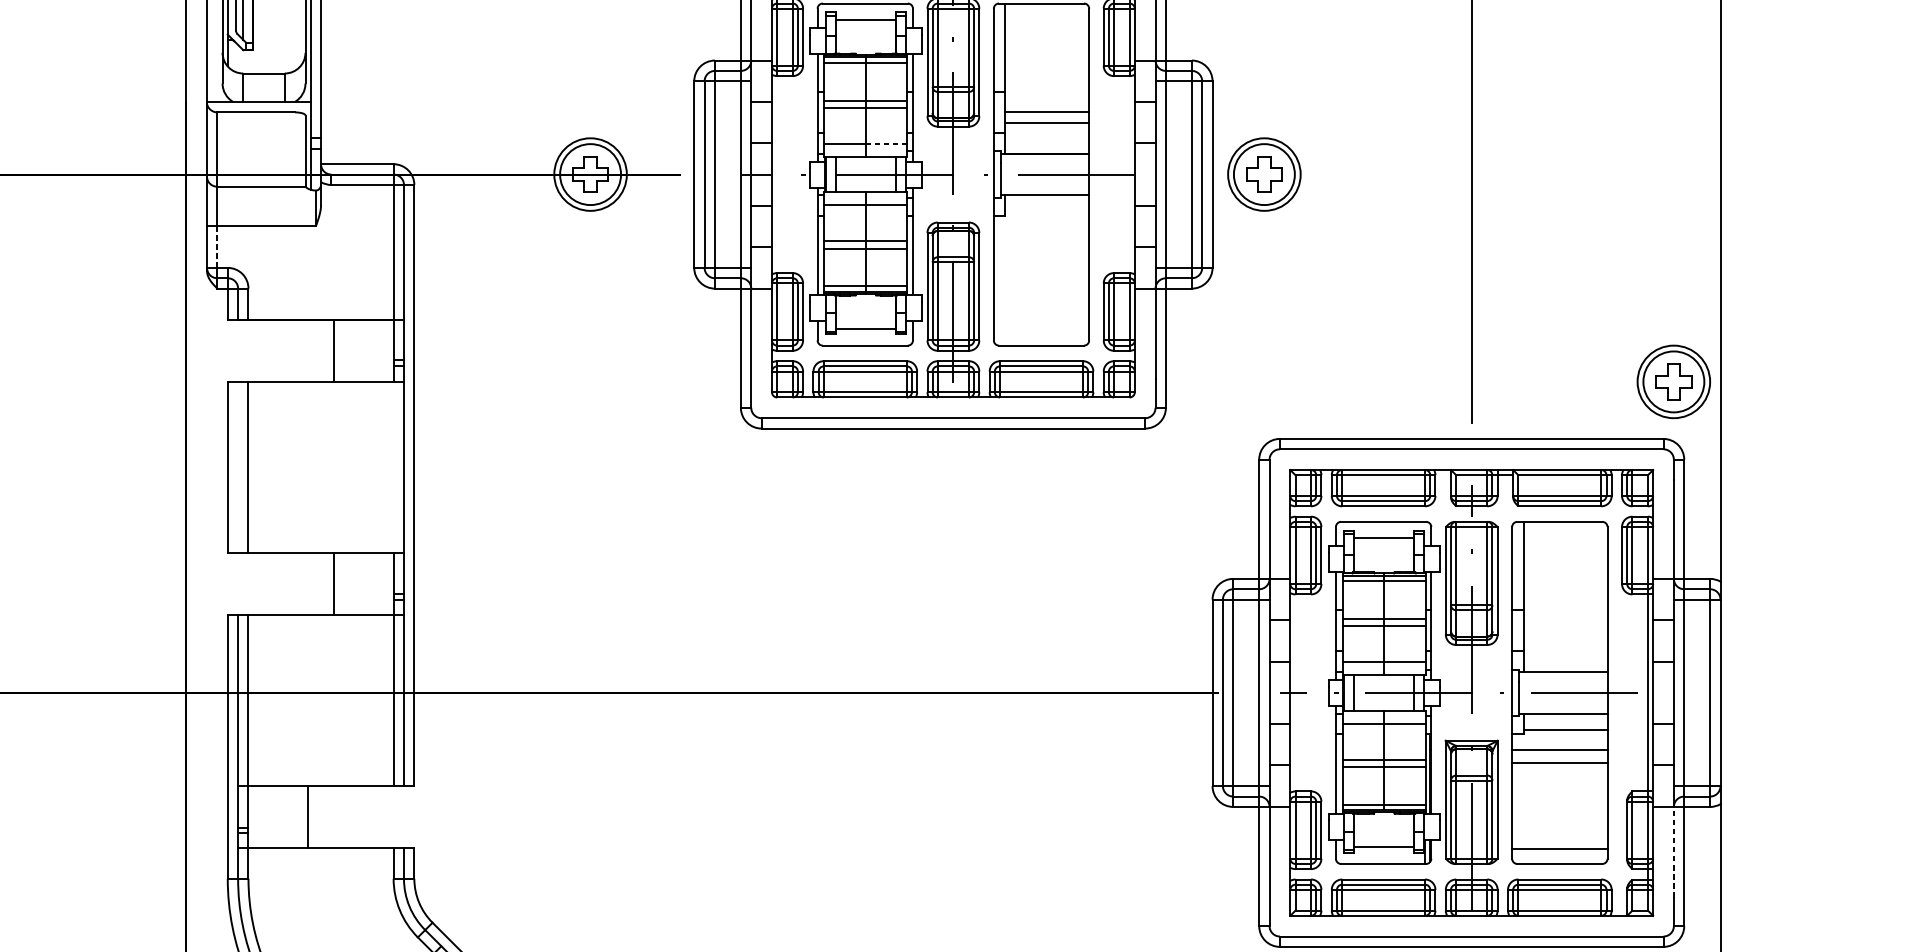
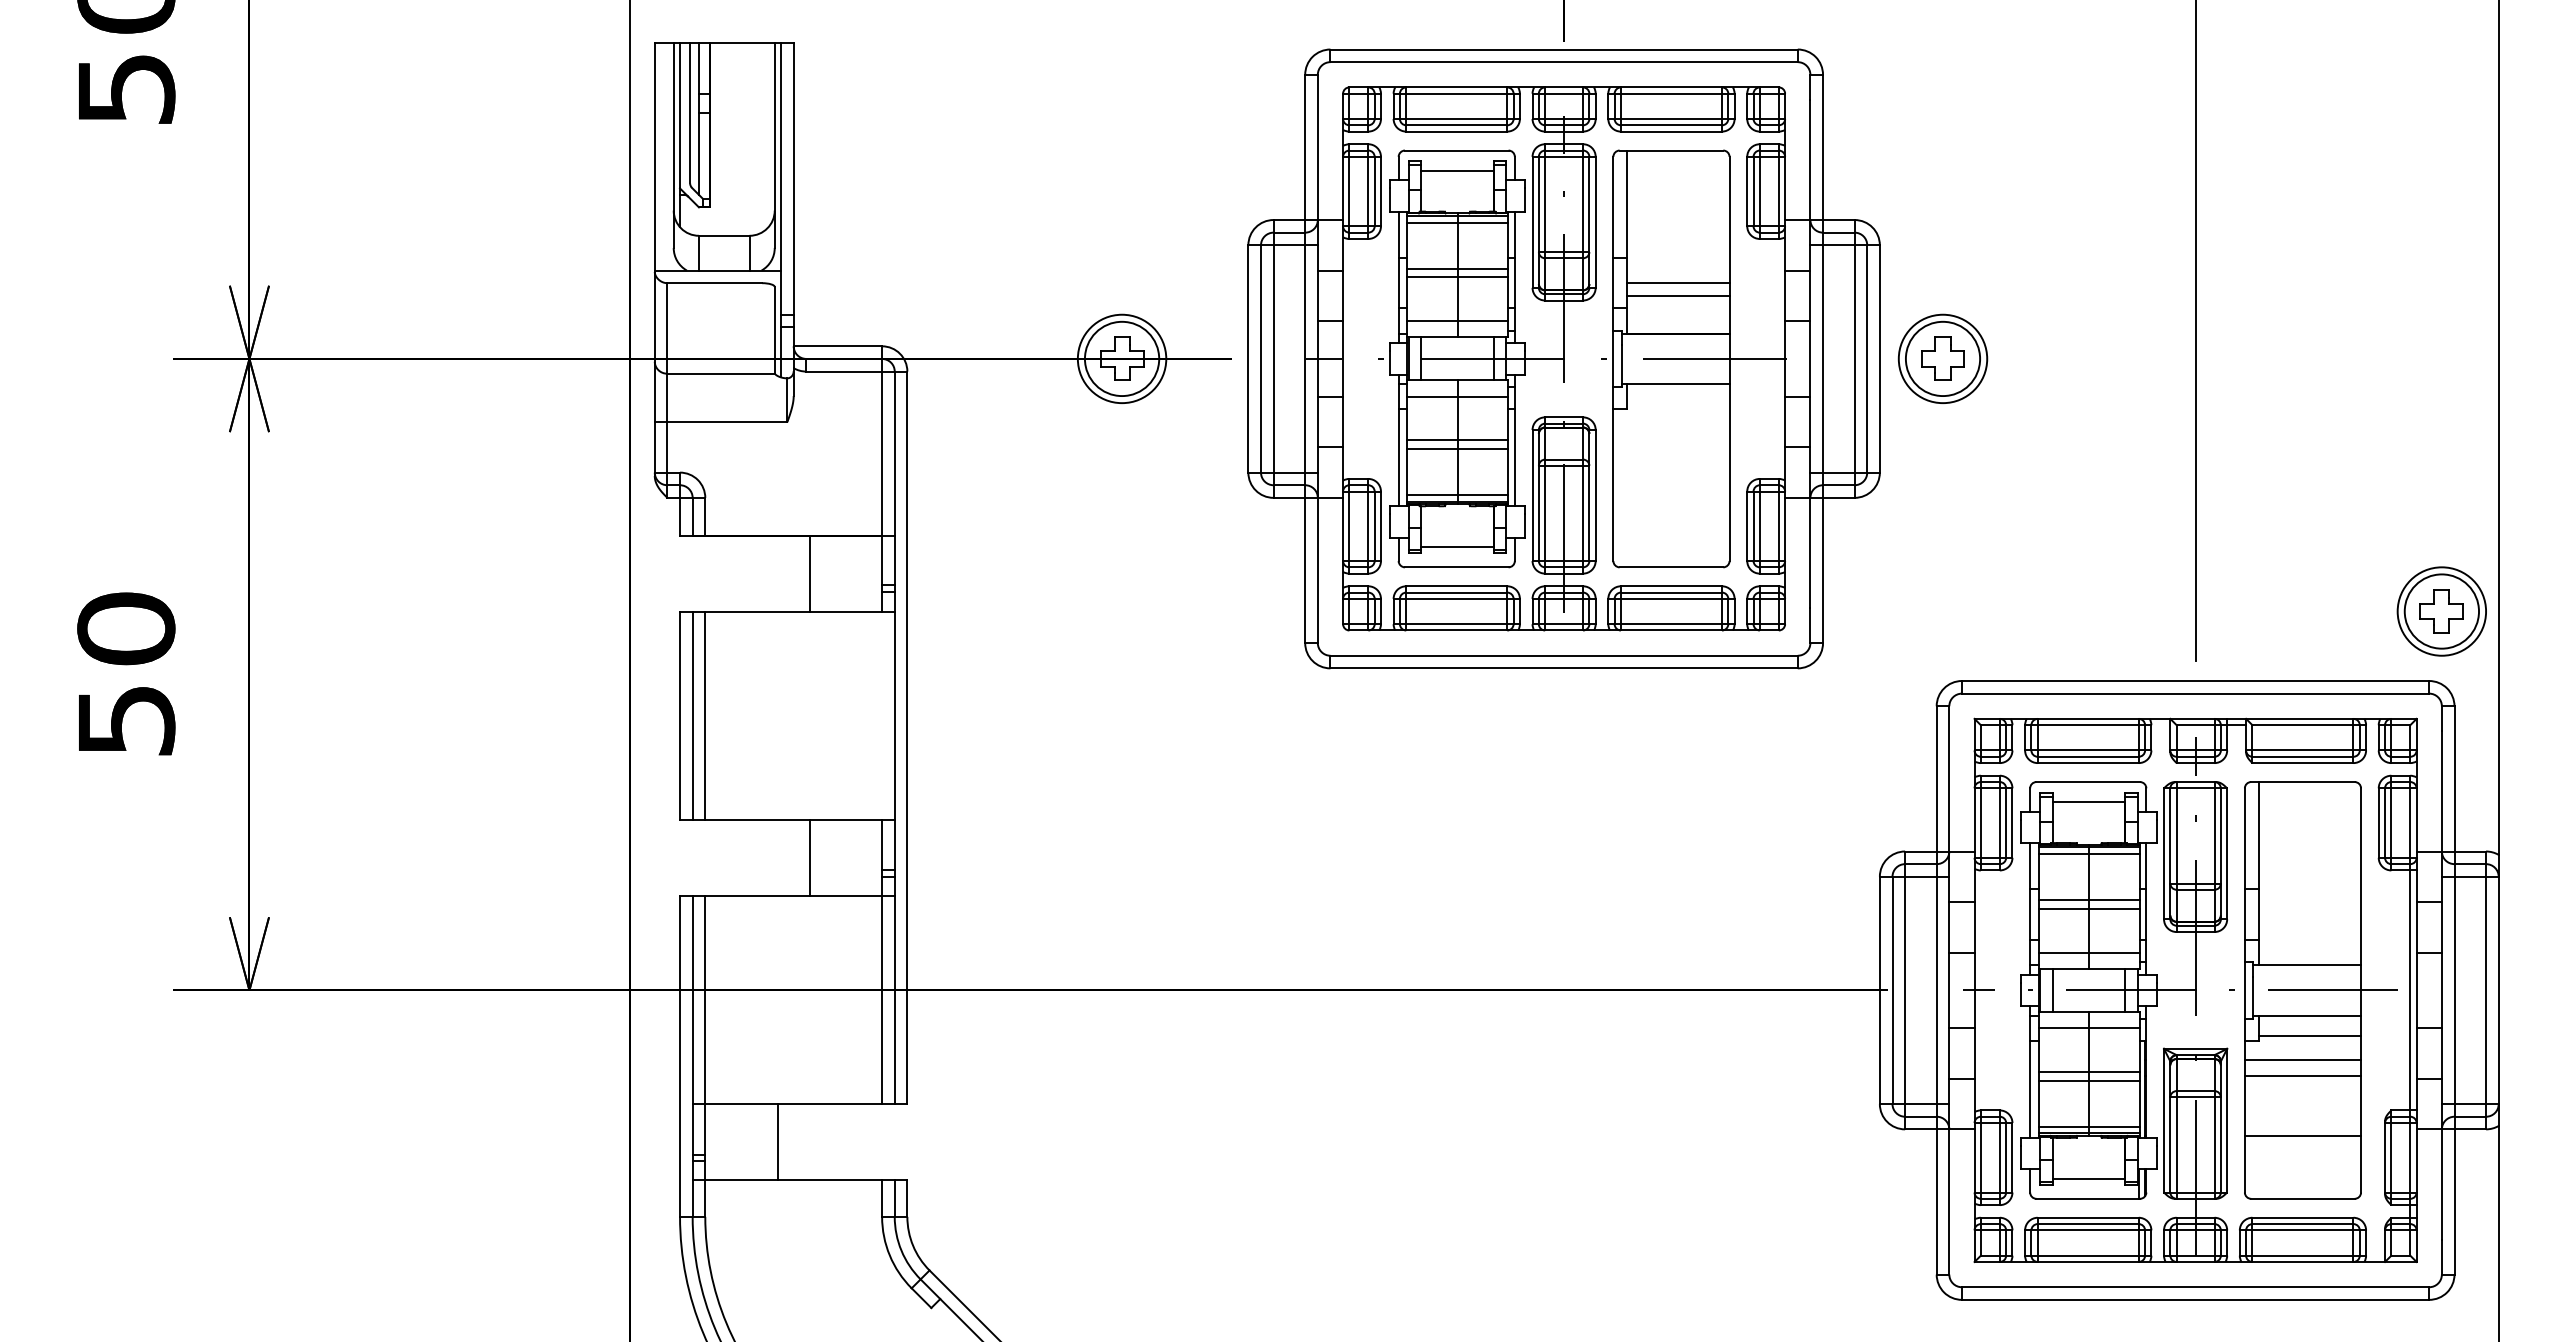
line: (886, 143) -> (1482, 321), dashed -> solid
line: (217, 246) -> (667, 446), dashed -> solid
line: (237, 467) -> (692, 715), added
line: (1559, 848) -> (2302, 1135), moved
line: (1673, 852) -> (2441, 1184), dashed -> solid

